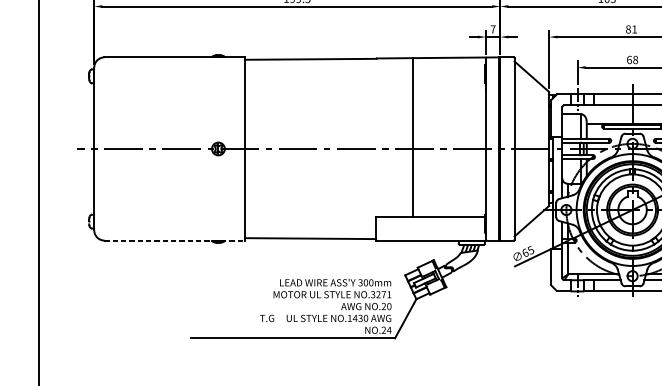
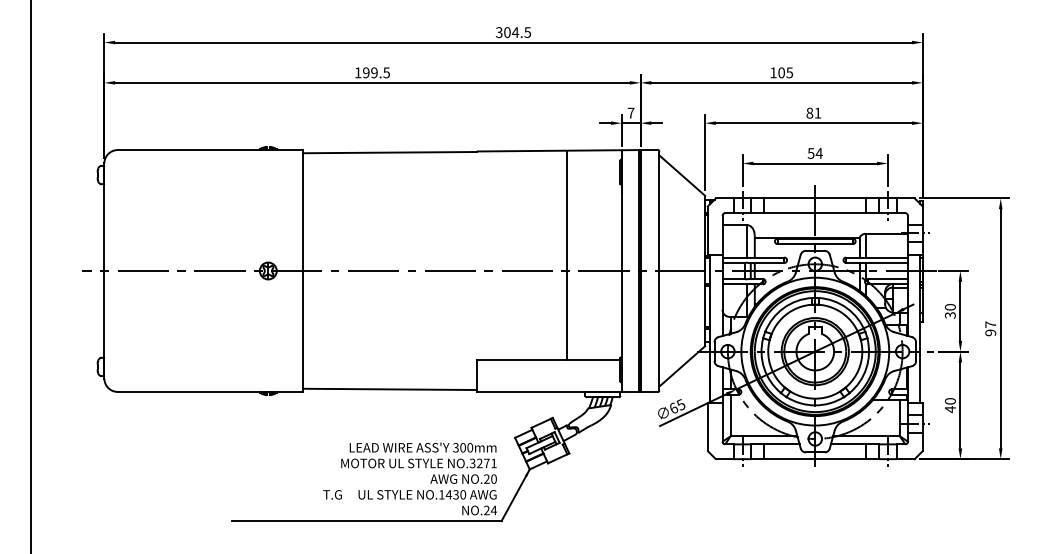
text: (631, 59) -> (814, 153), 68 -> 54
line: (413, 137) -> (566, 255), moved
line: (174, 240) -> (210, 391), dashed -> solid

